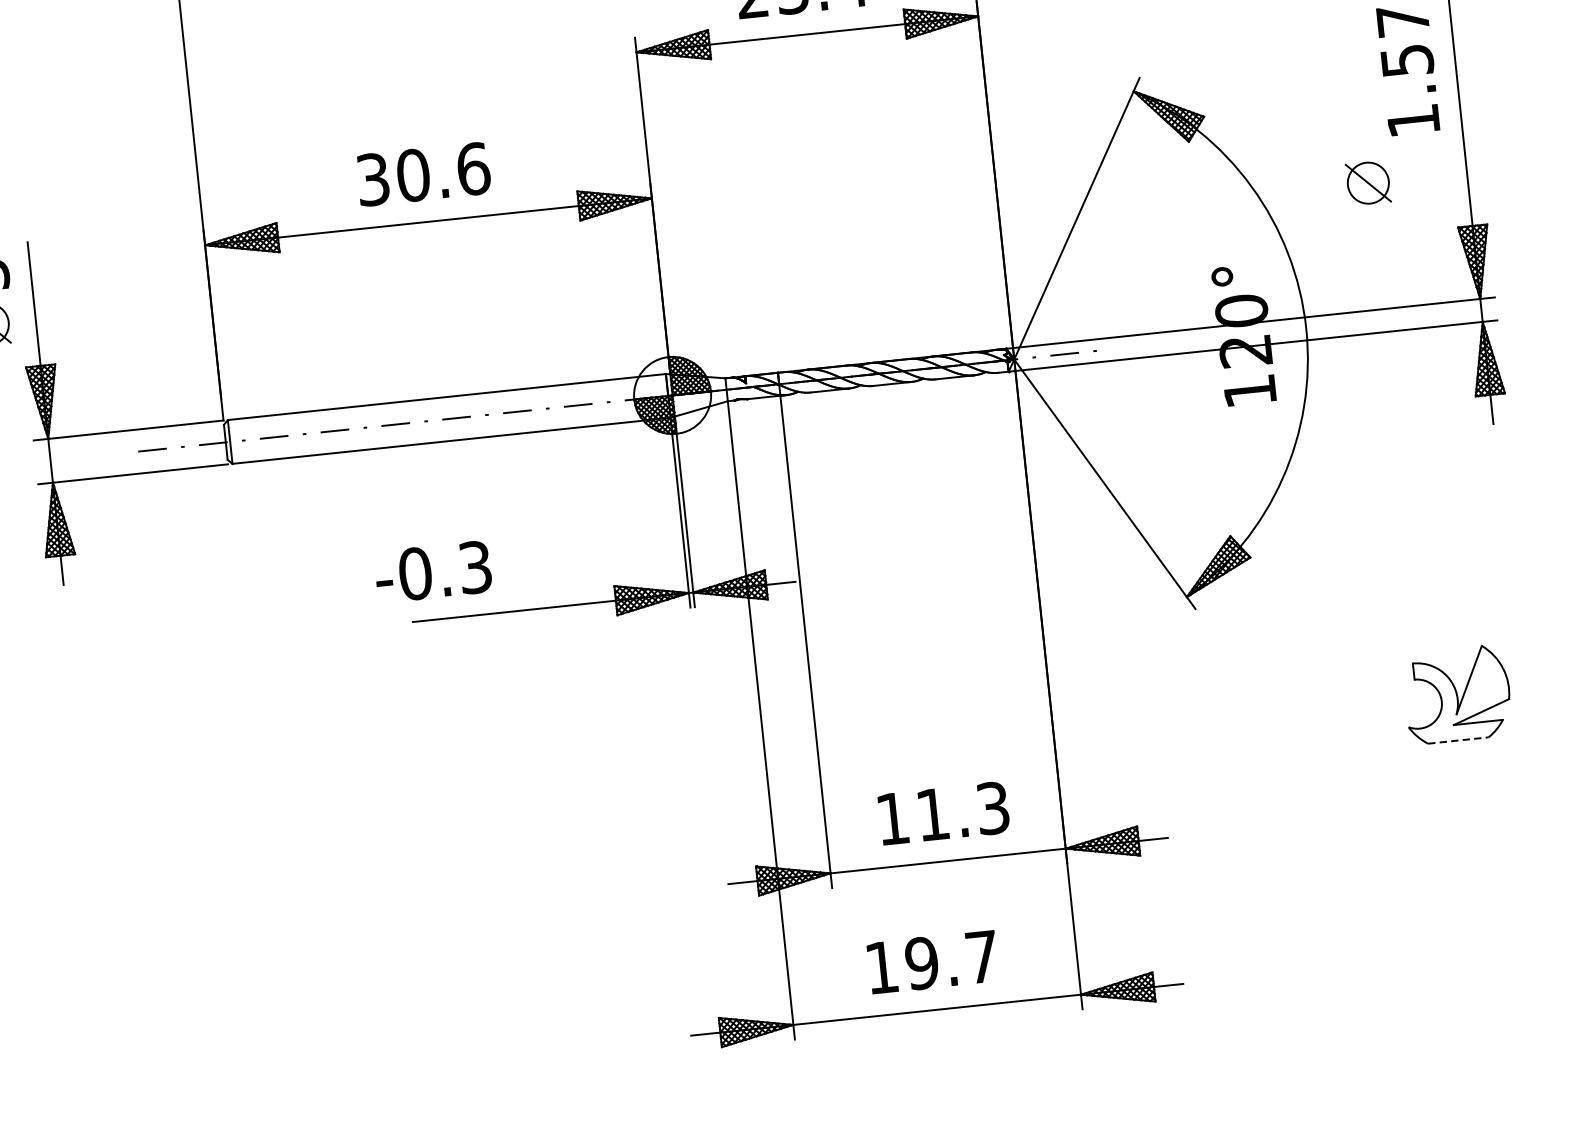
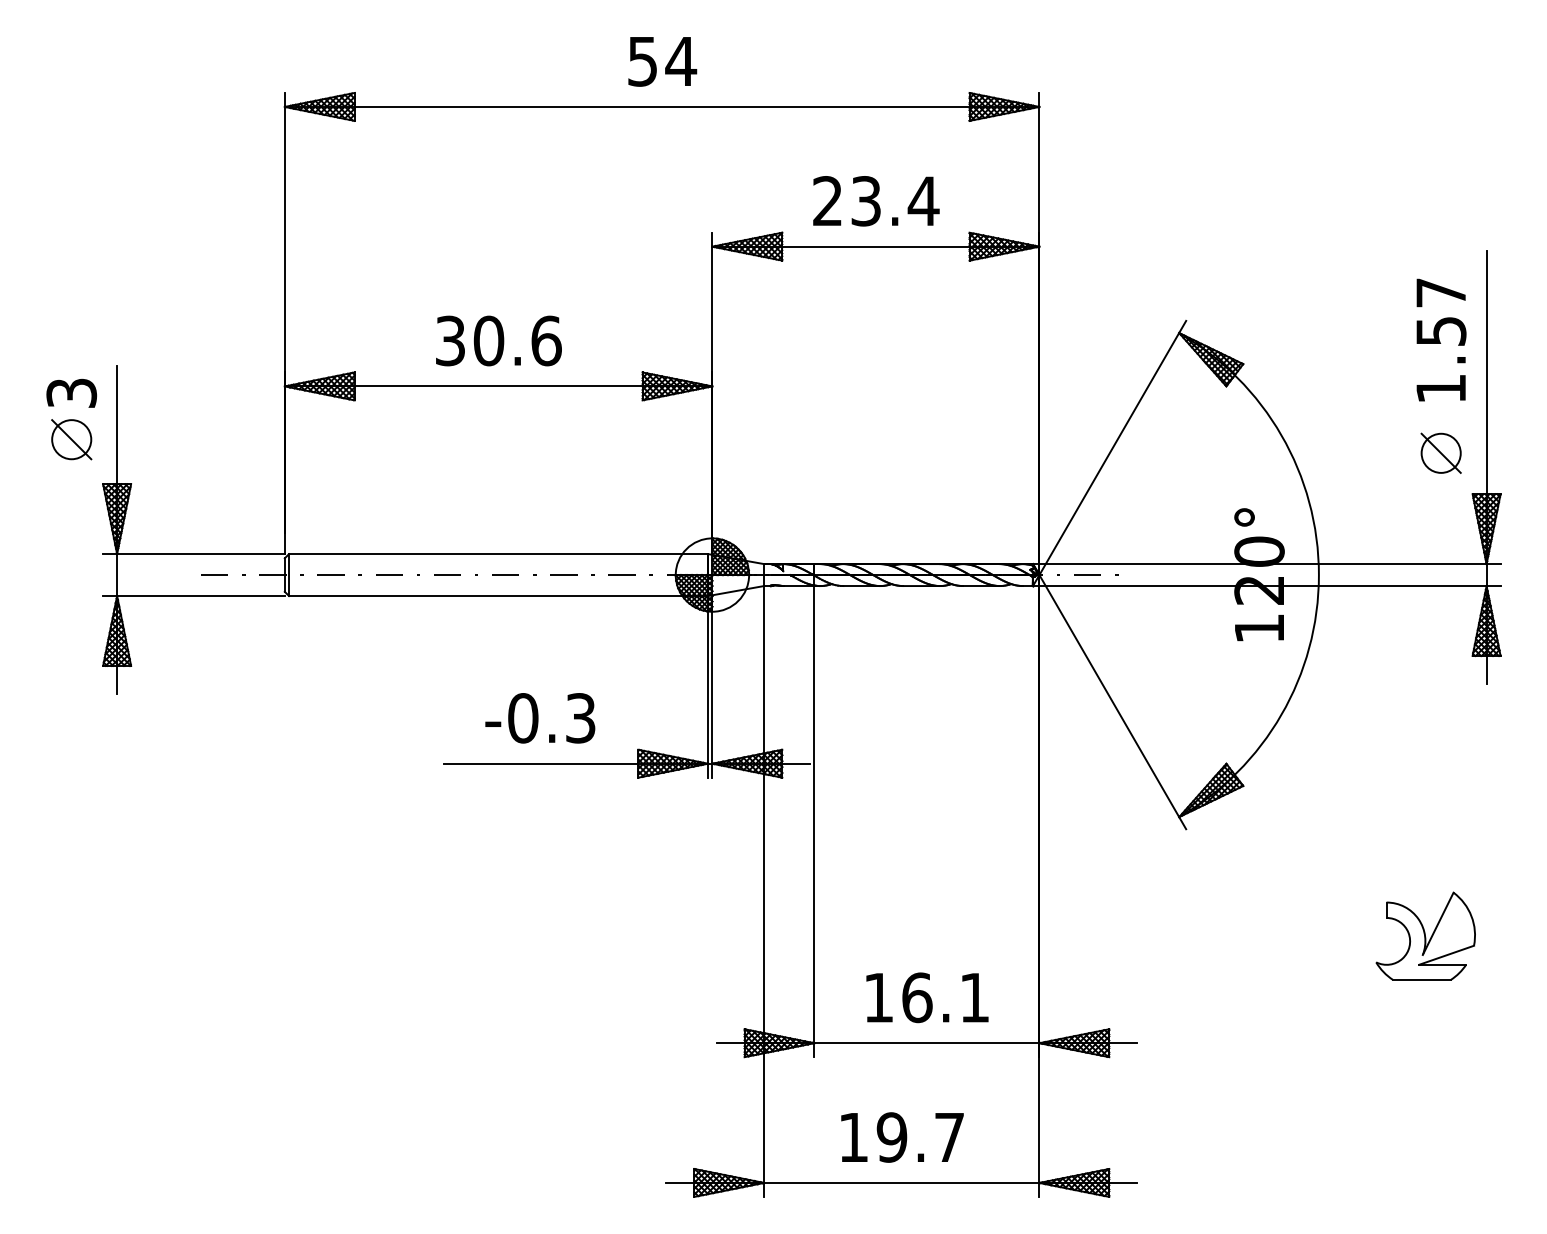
part: (1367, 182) -> (1440, 452), moved
text: (433, 572) -> (540, 718), moved
line: (1457, 740) -> (1421, 979), dashed -> solid
text: (962, 811) -> (945, 997), 11.3 -> 16.1

